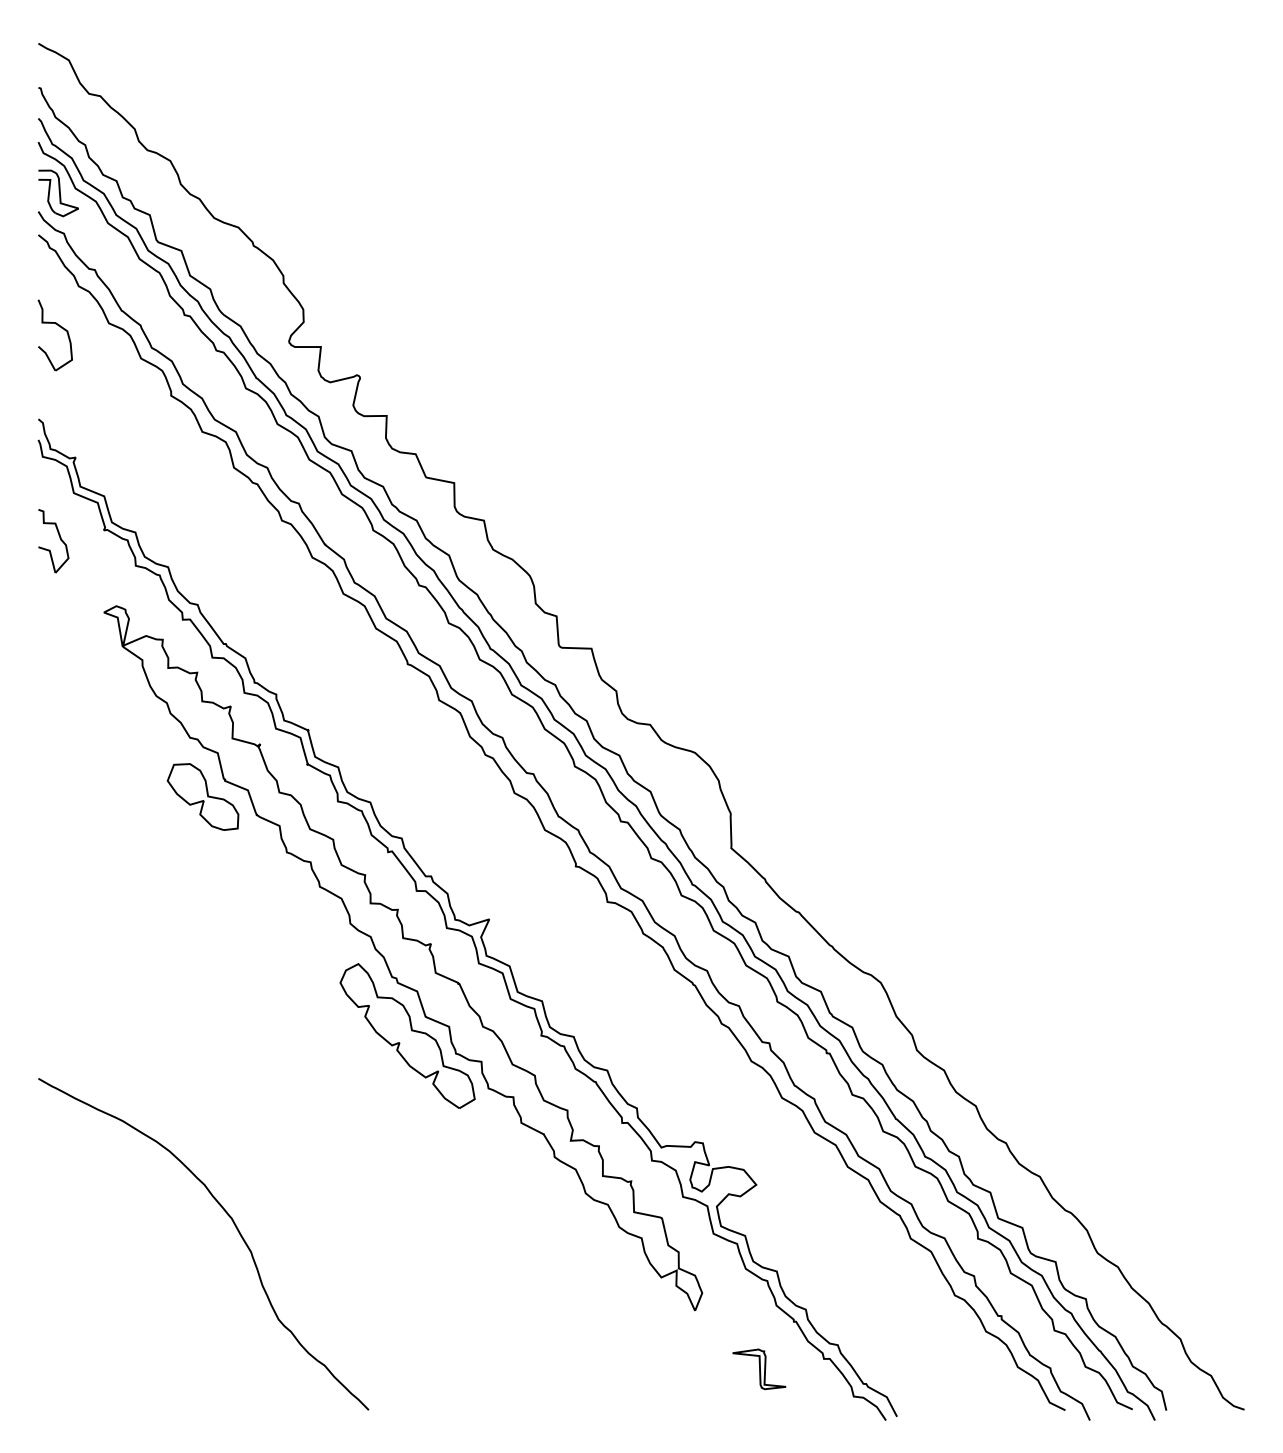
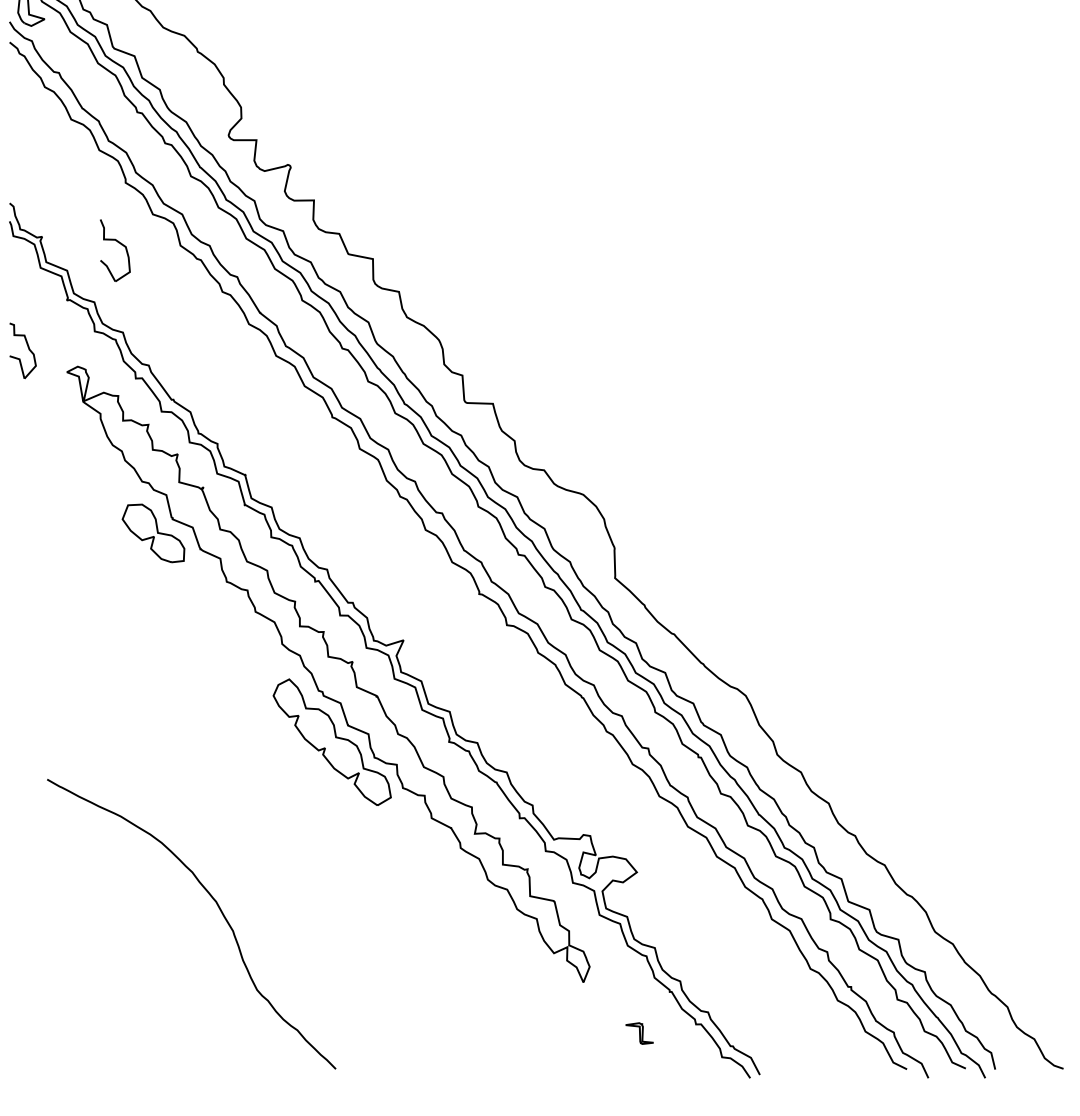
part: (58, 326) -> (118, 242), moved
part: (59, 538) -> (28, 348), moved
curve: (235, 1227) -> (219, 909), moved
part: (759, 1369) -> (639, 1033), size x0.6

